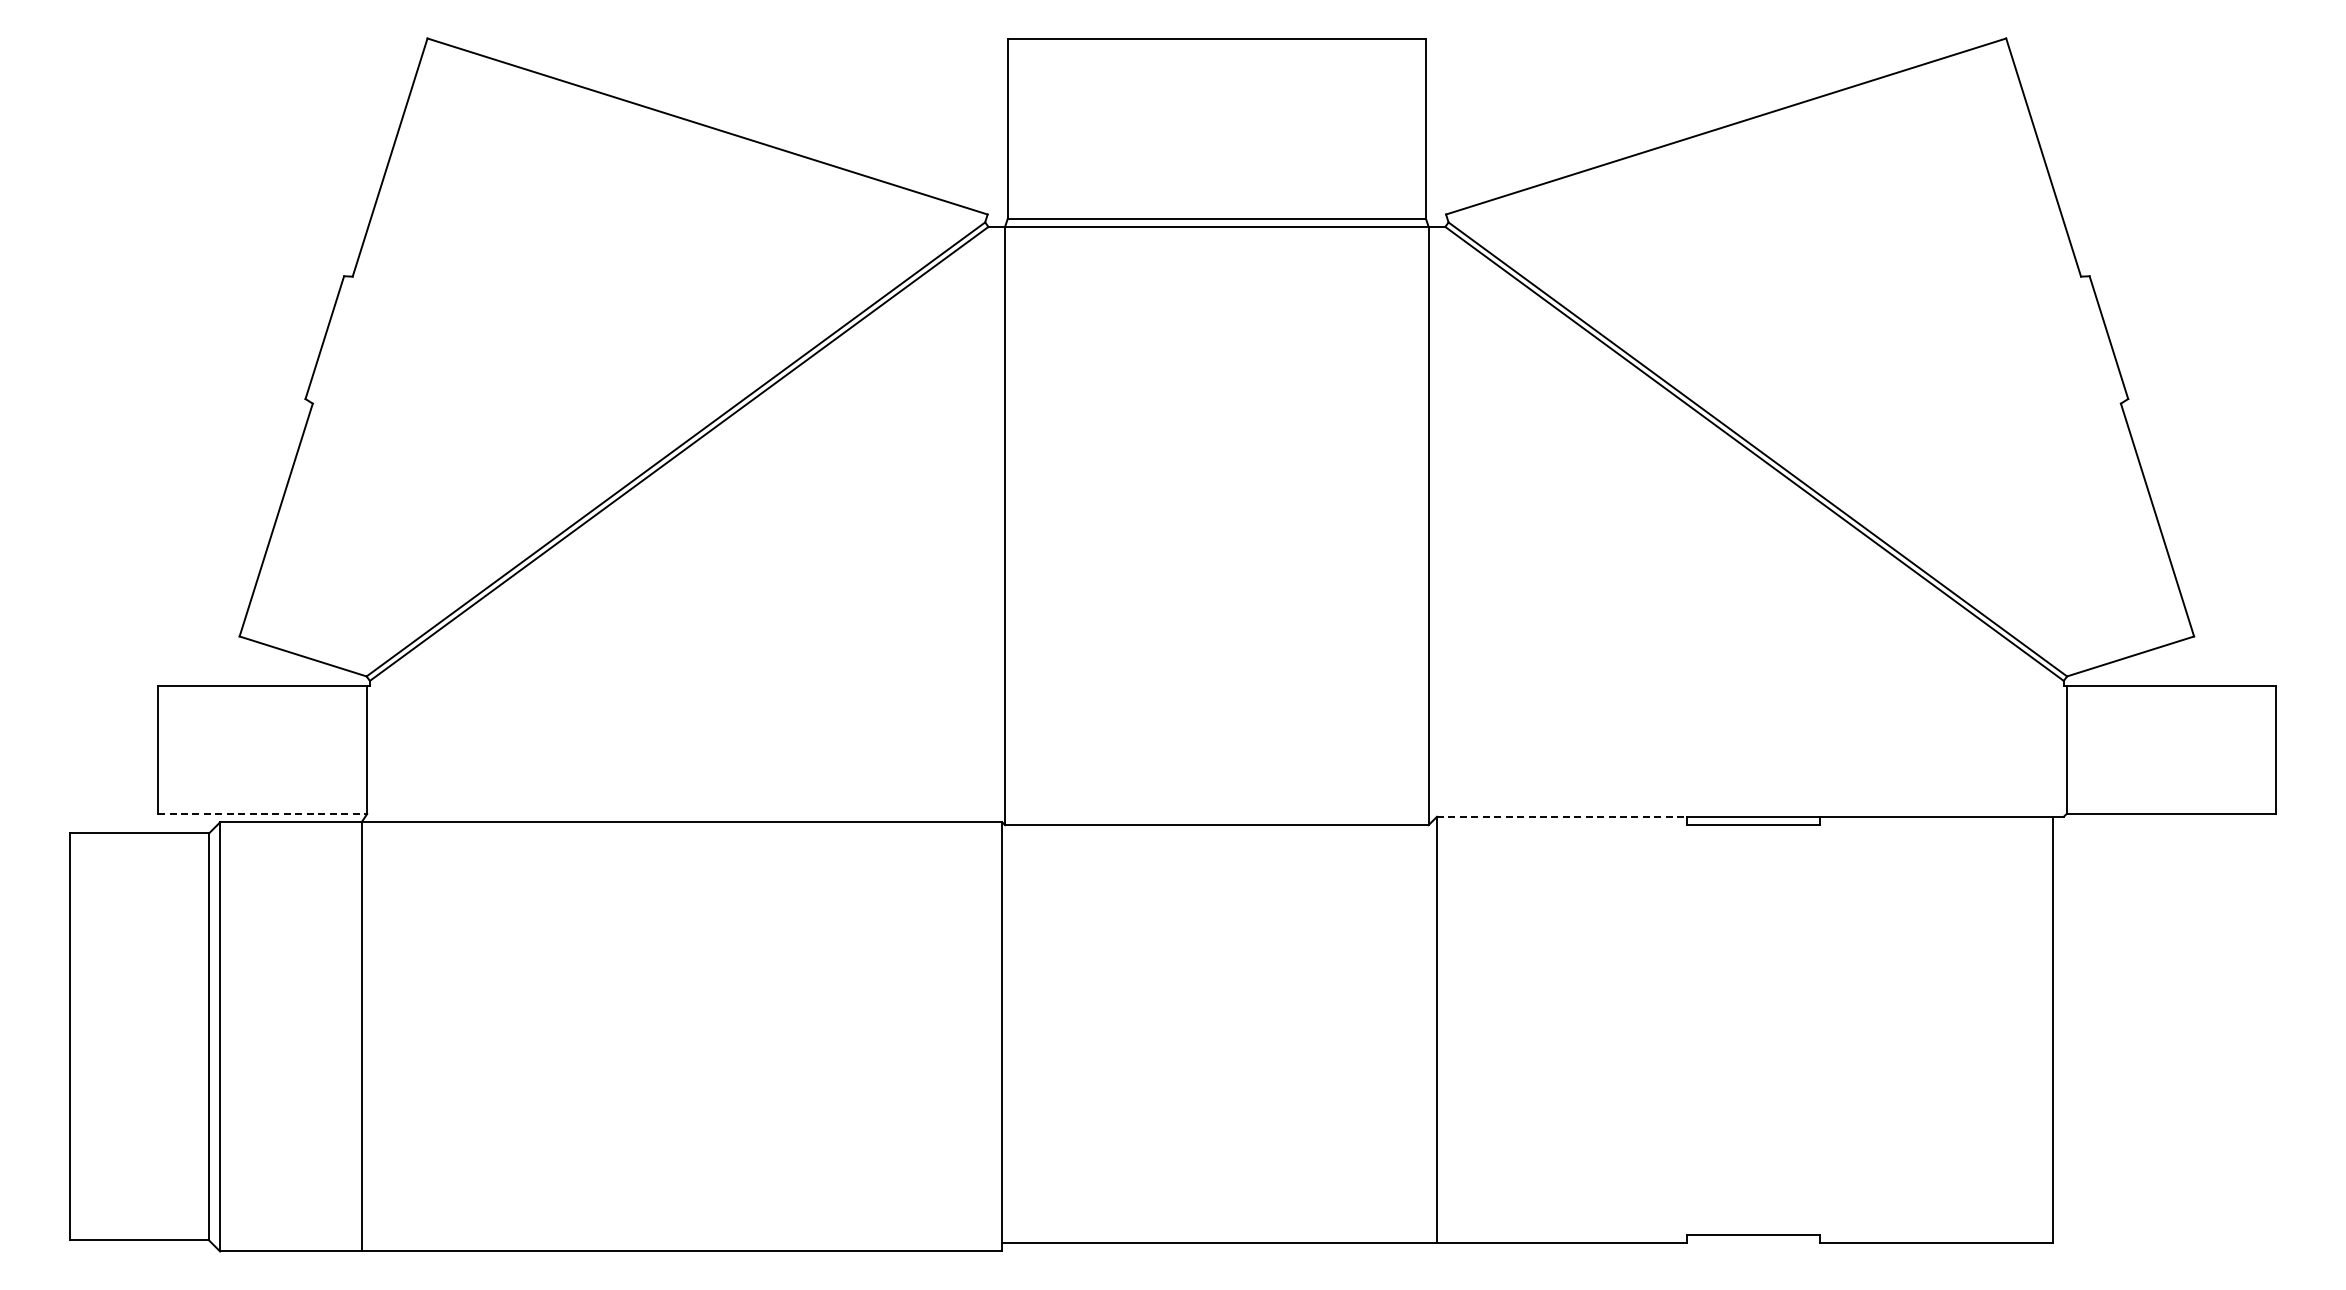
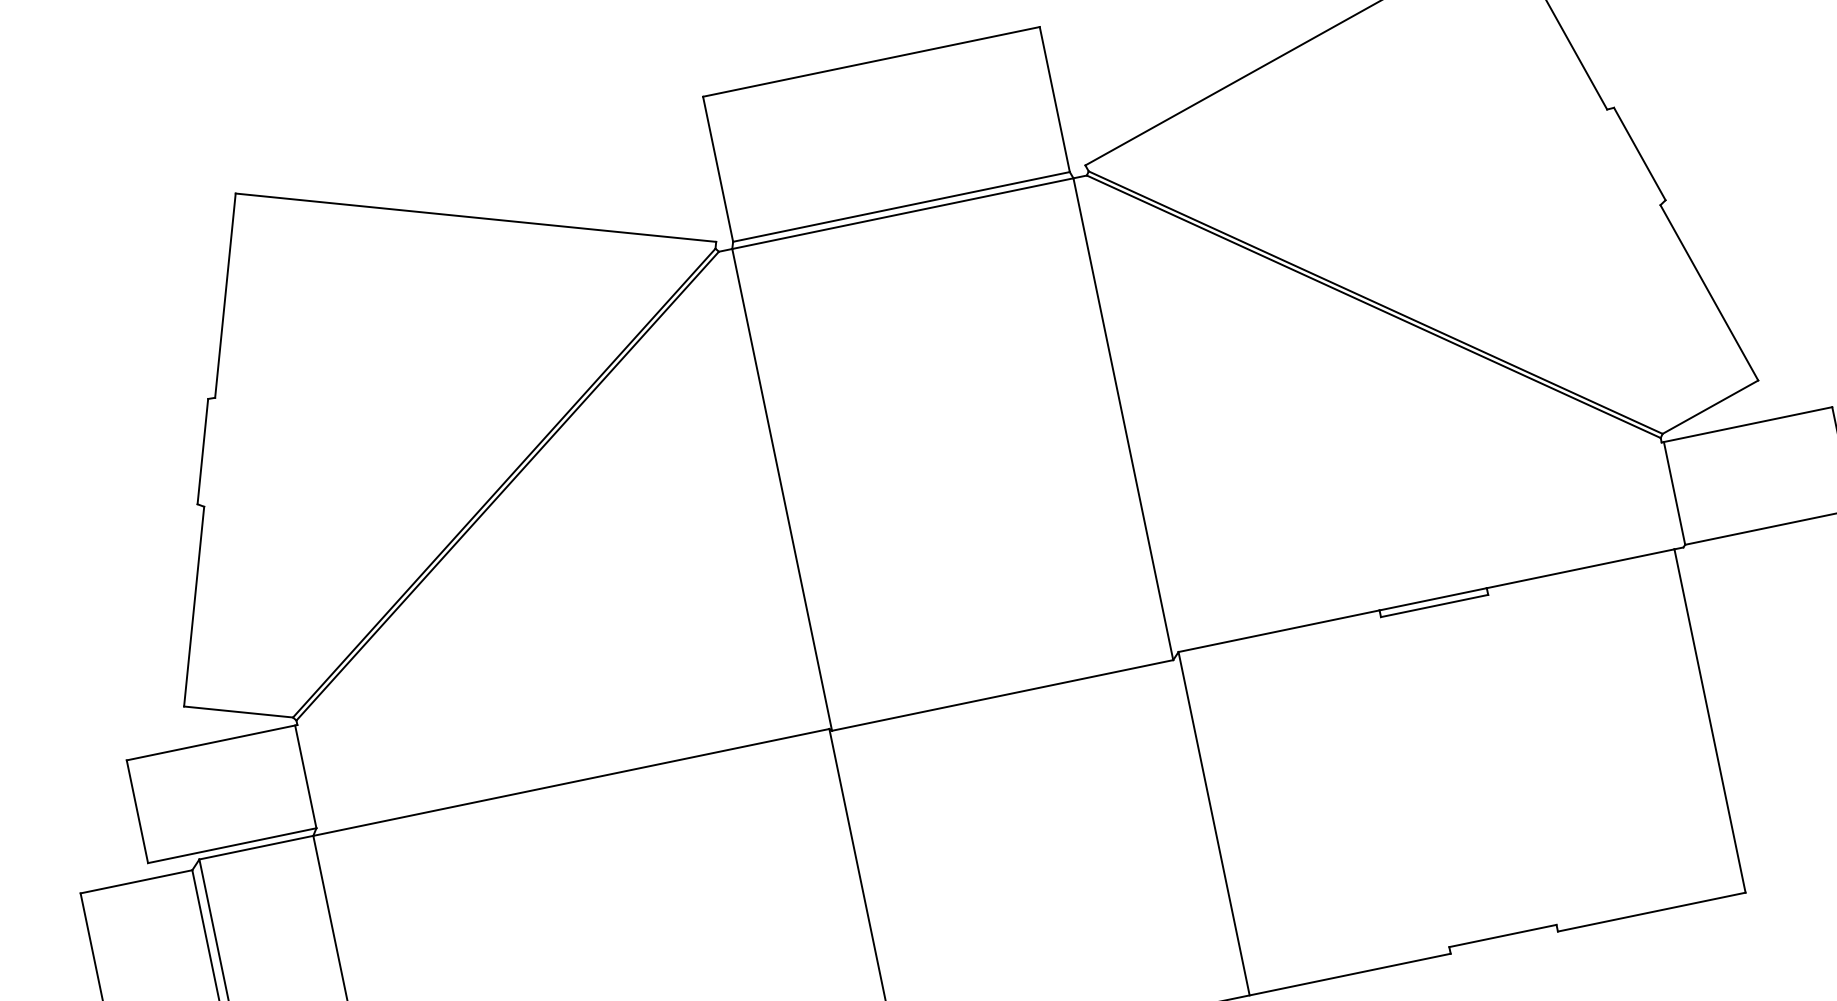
line: (262, 814) -> (232, 846), dashed -> solid
line: (1561, 816) -> (1278, 631), dashed -> solid

